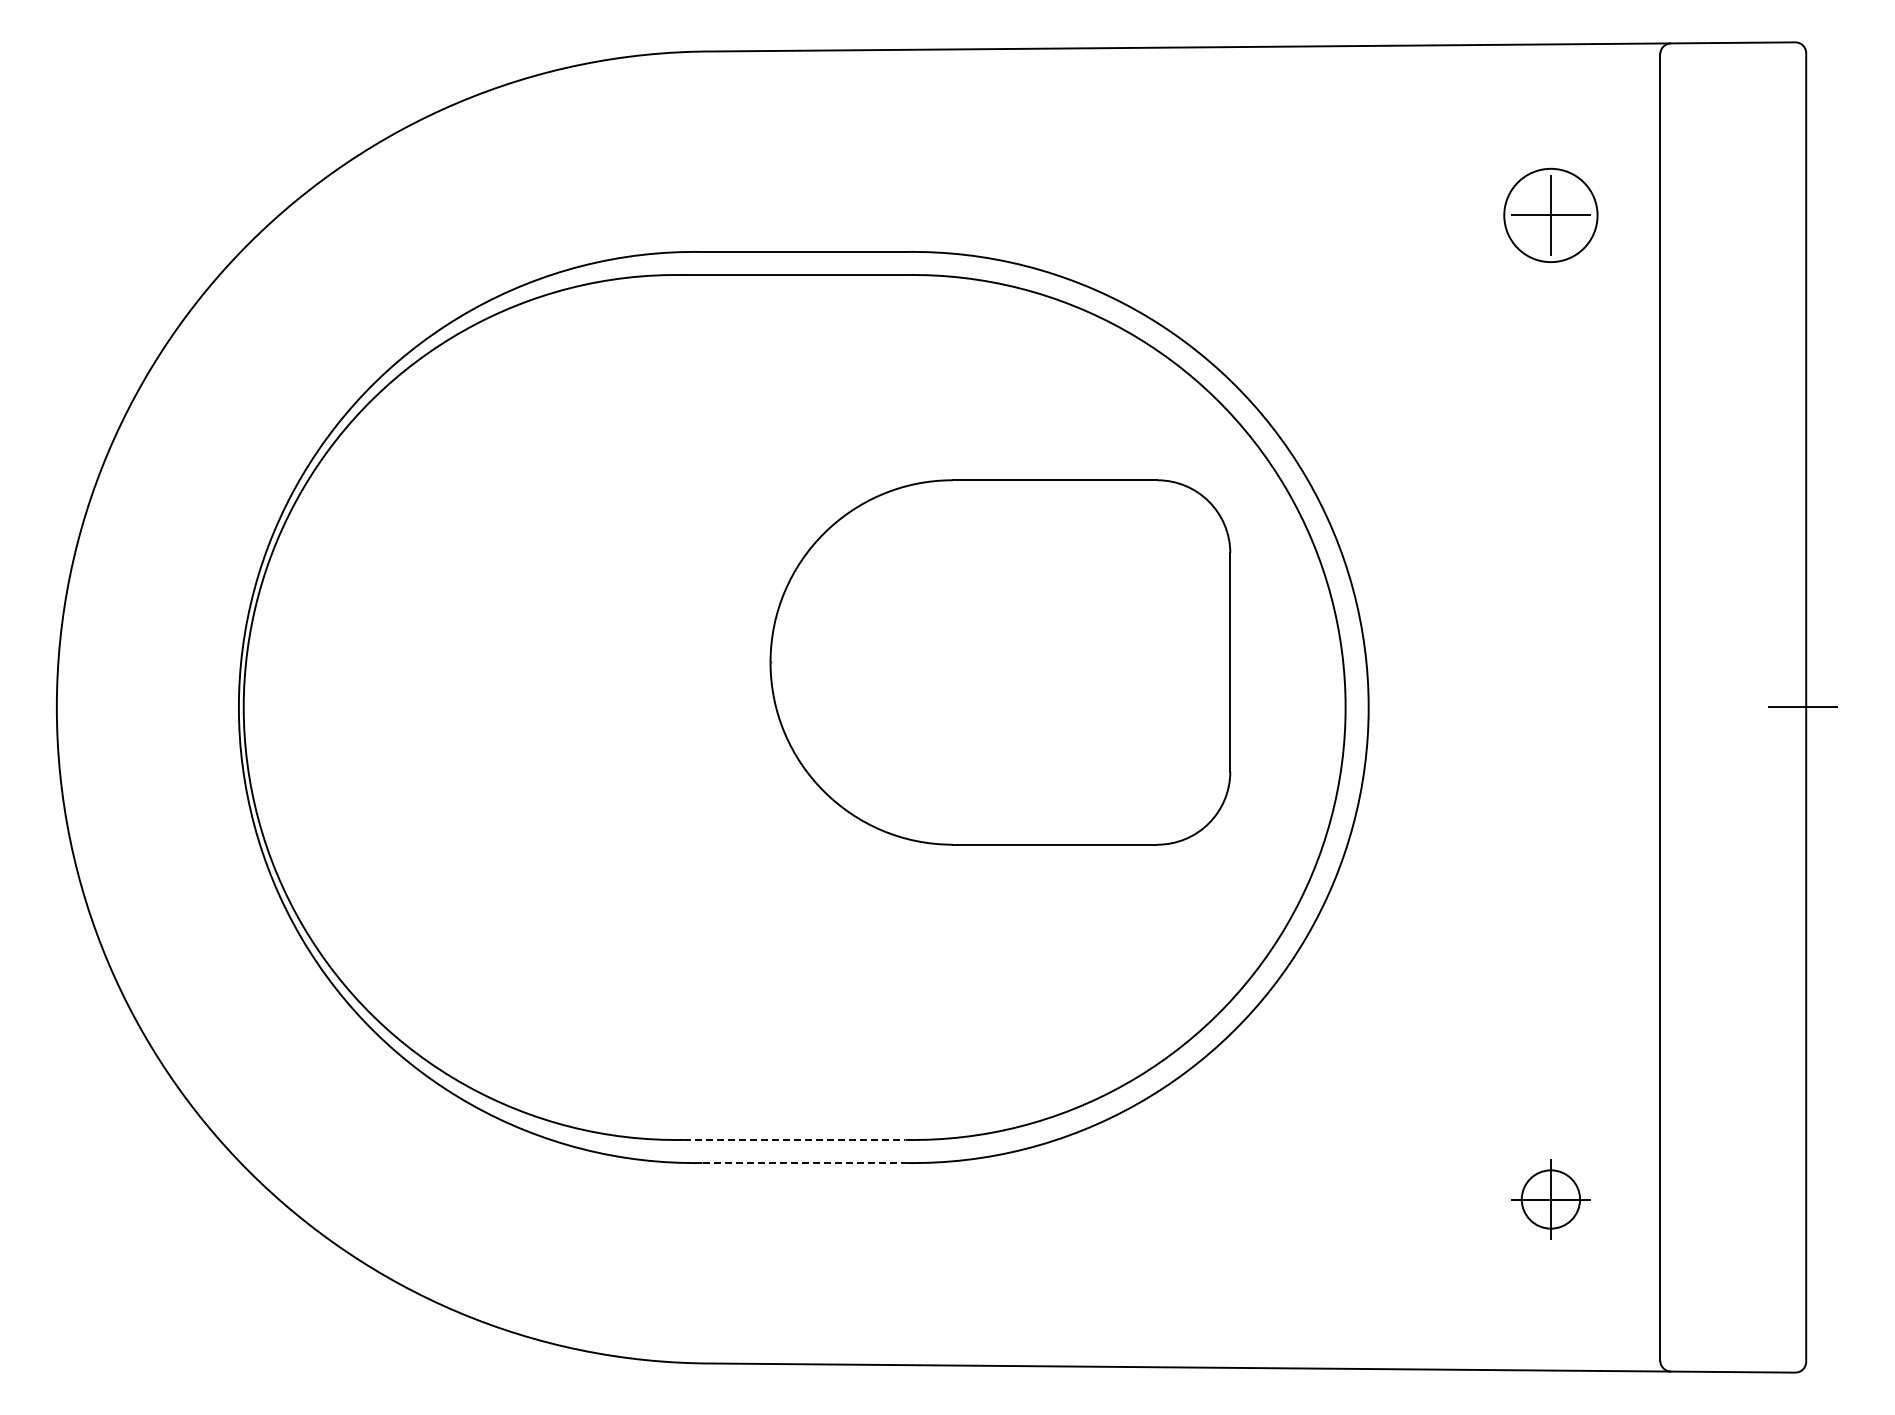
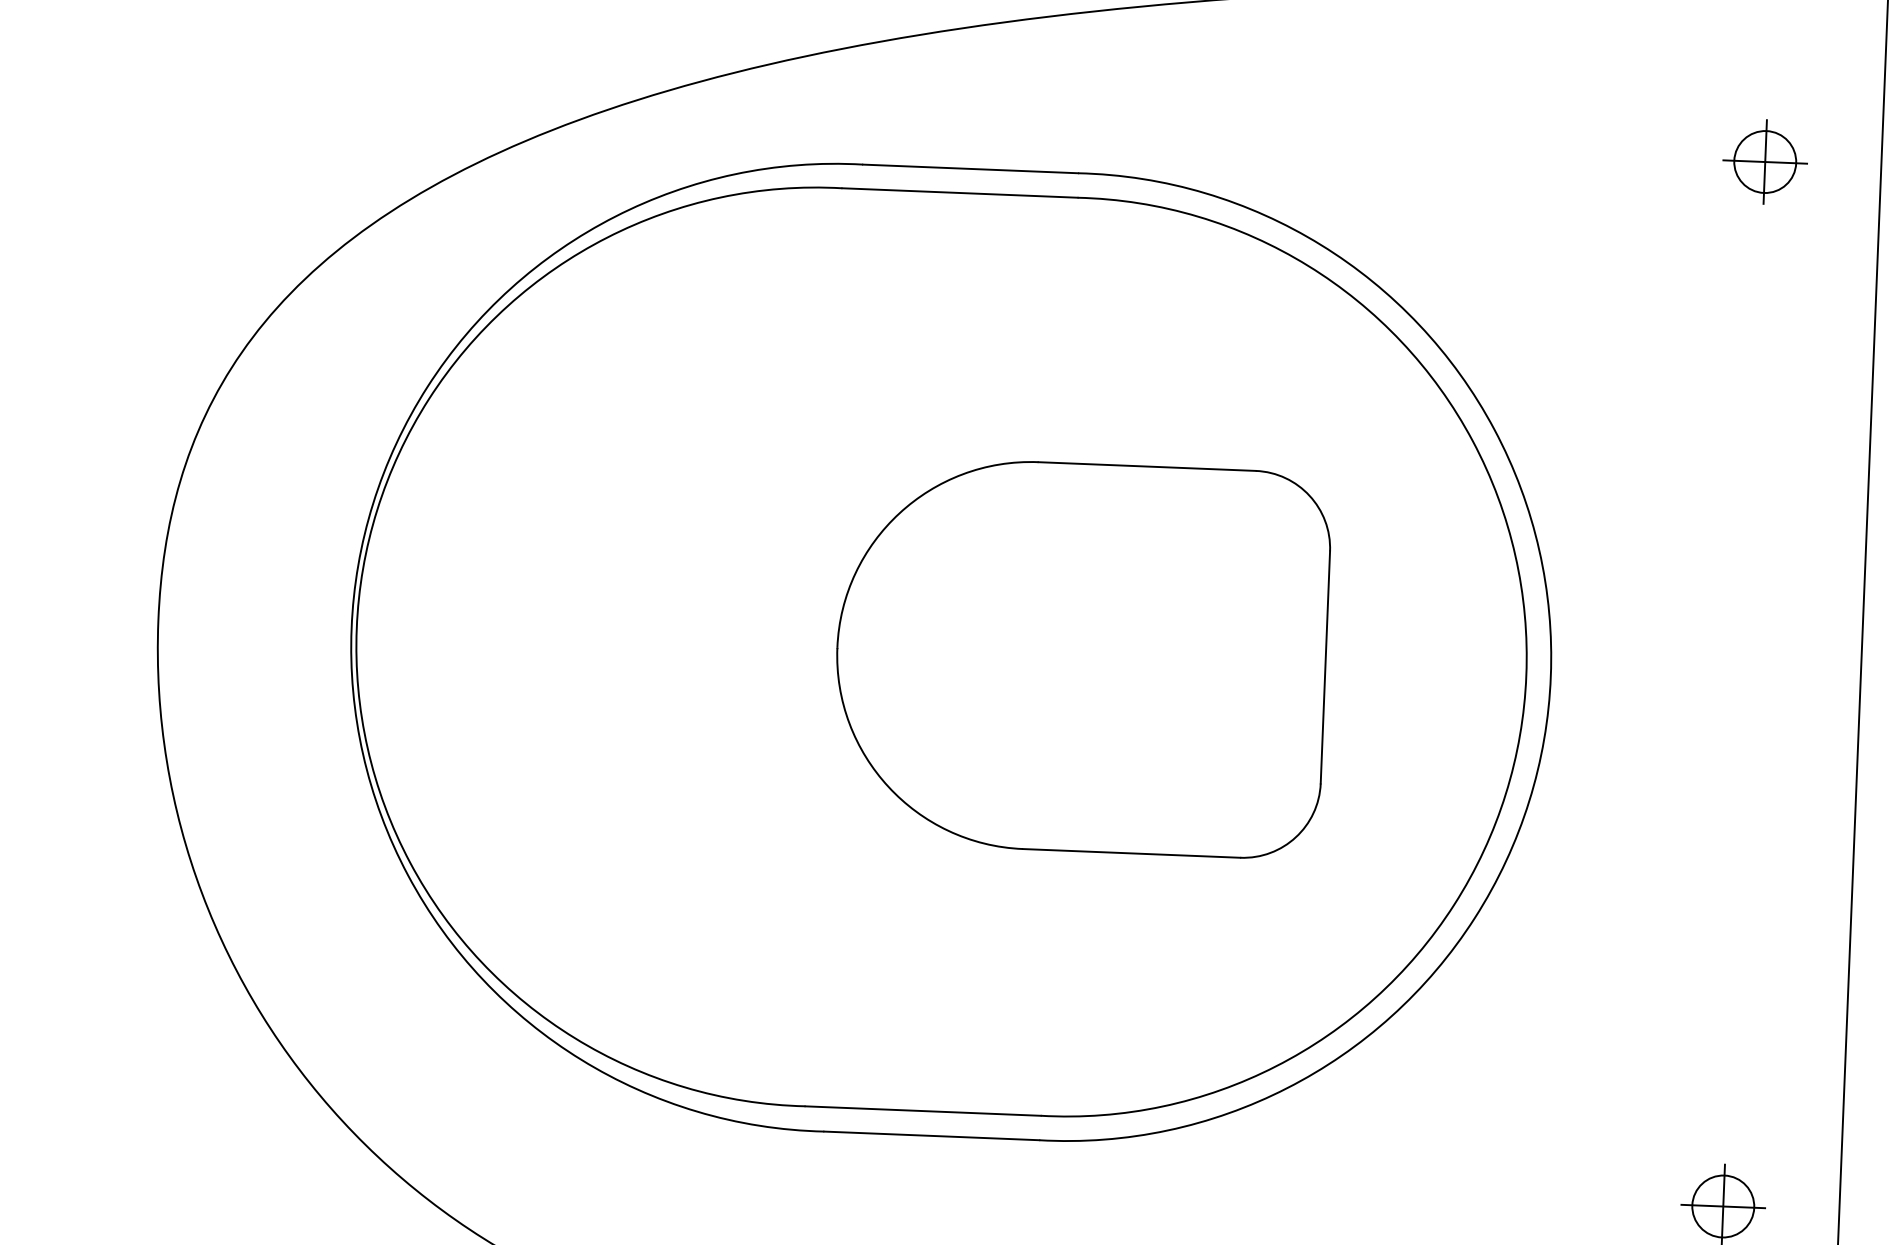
circle: (1550, 215) -> (1764, 162), size x0.62
part: (1000, 662) -> (1081, 657), moved
line: (794, 1139) -> (922, 1110), dashed -> solid
line: (804, 1162) -> (932, 1135), dashed -> solid

